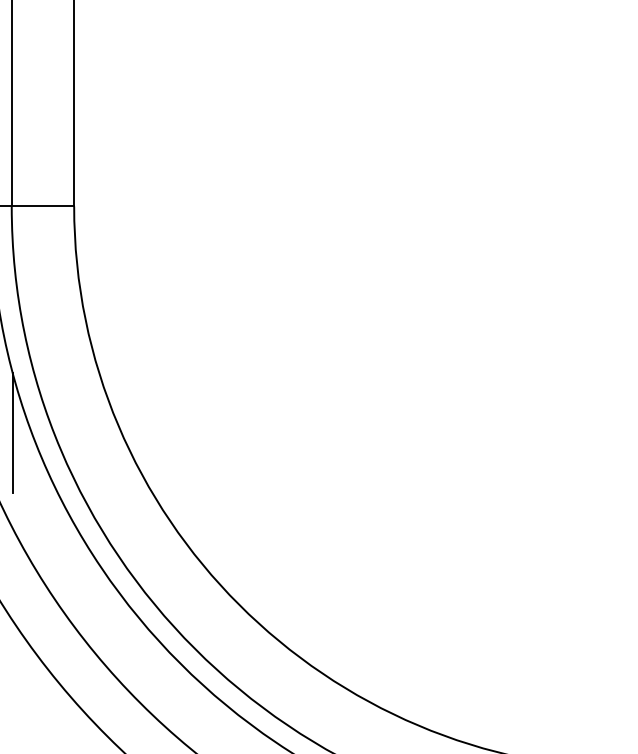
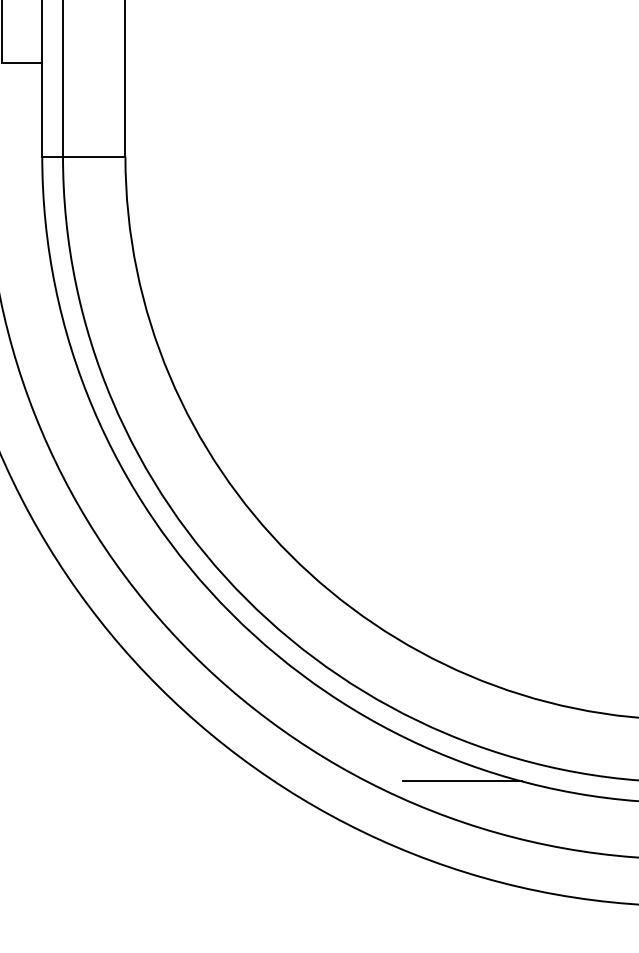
line: (13, 432) -> (64, 382), removed

